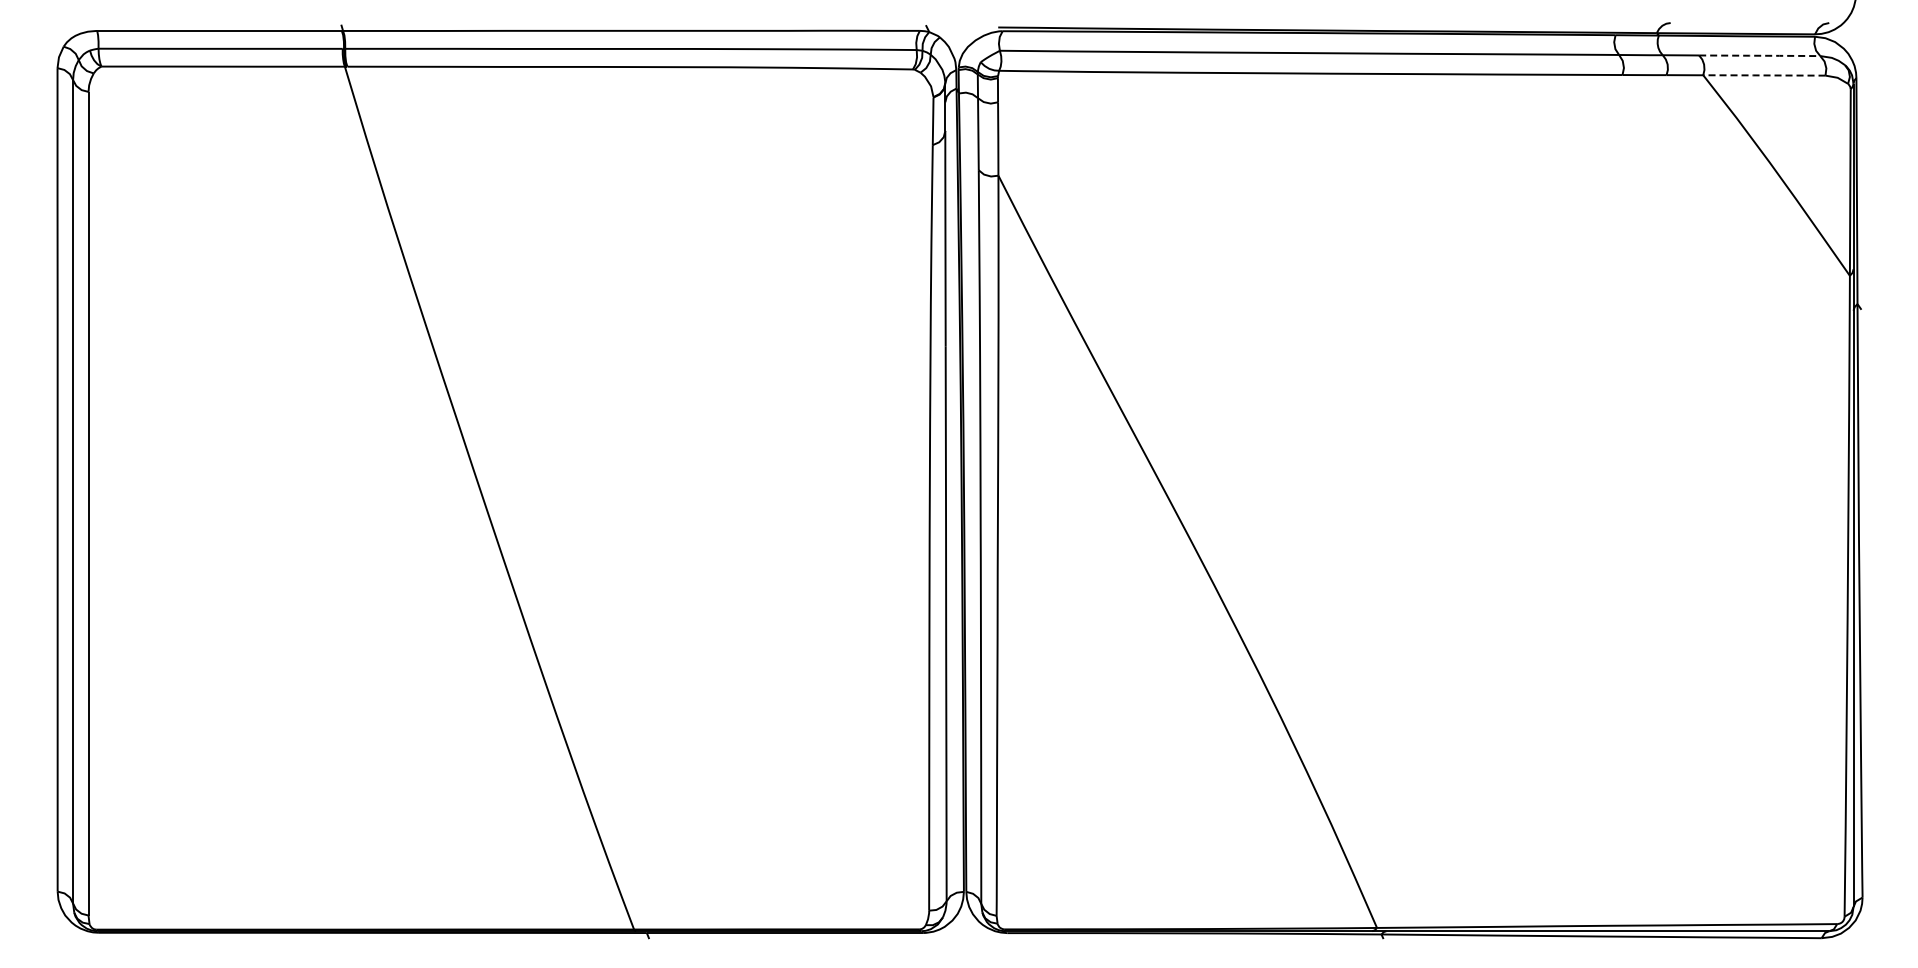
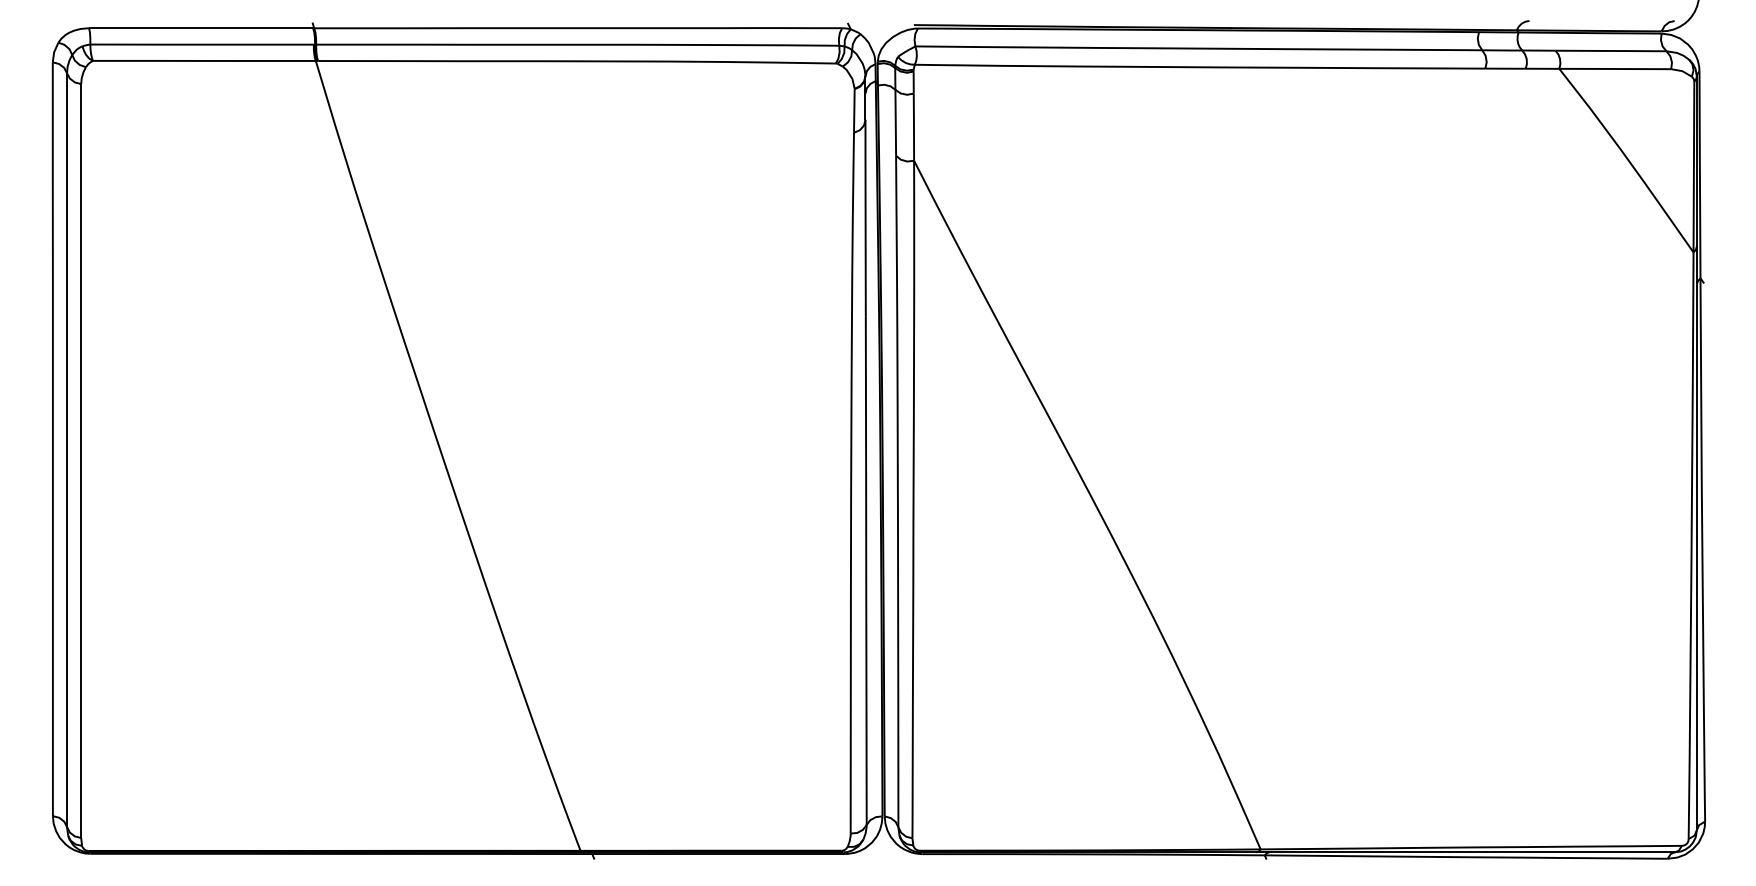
line: (1759, 55) -> (1610, 50), dashed -> solid
line: (1764, 75) -> (1615, 69), dashed -> solid

